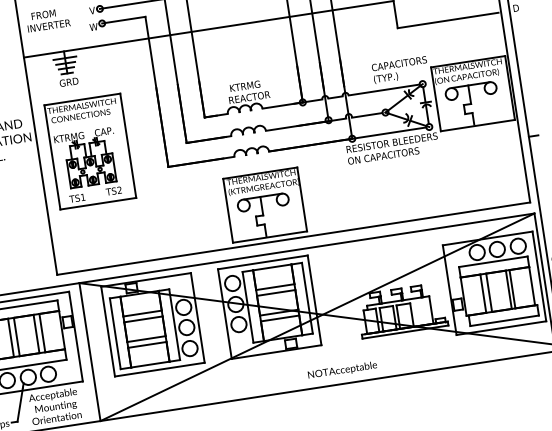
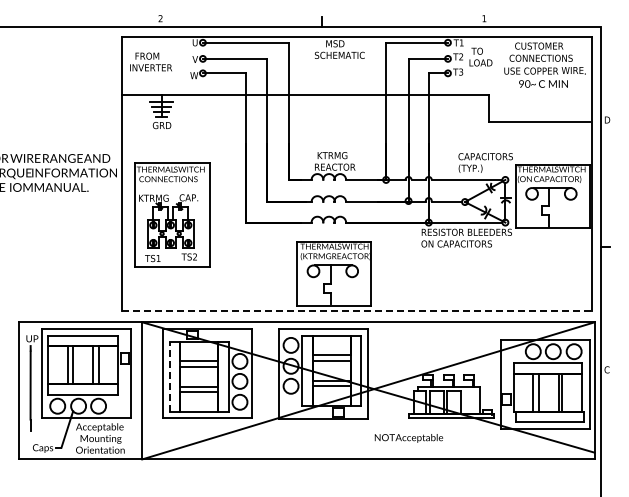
part: (90, 150) -> (172, 214), moved
line: (294, 238) -> (357, 310), solid -> dashed
line: (115, 333) -> (169, 376), solid -> dashed
text: (342, 370) -> (408, 438), moved

